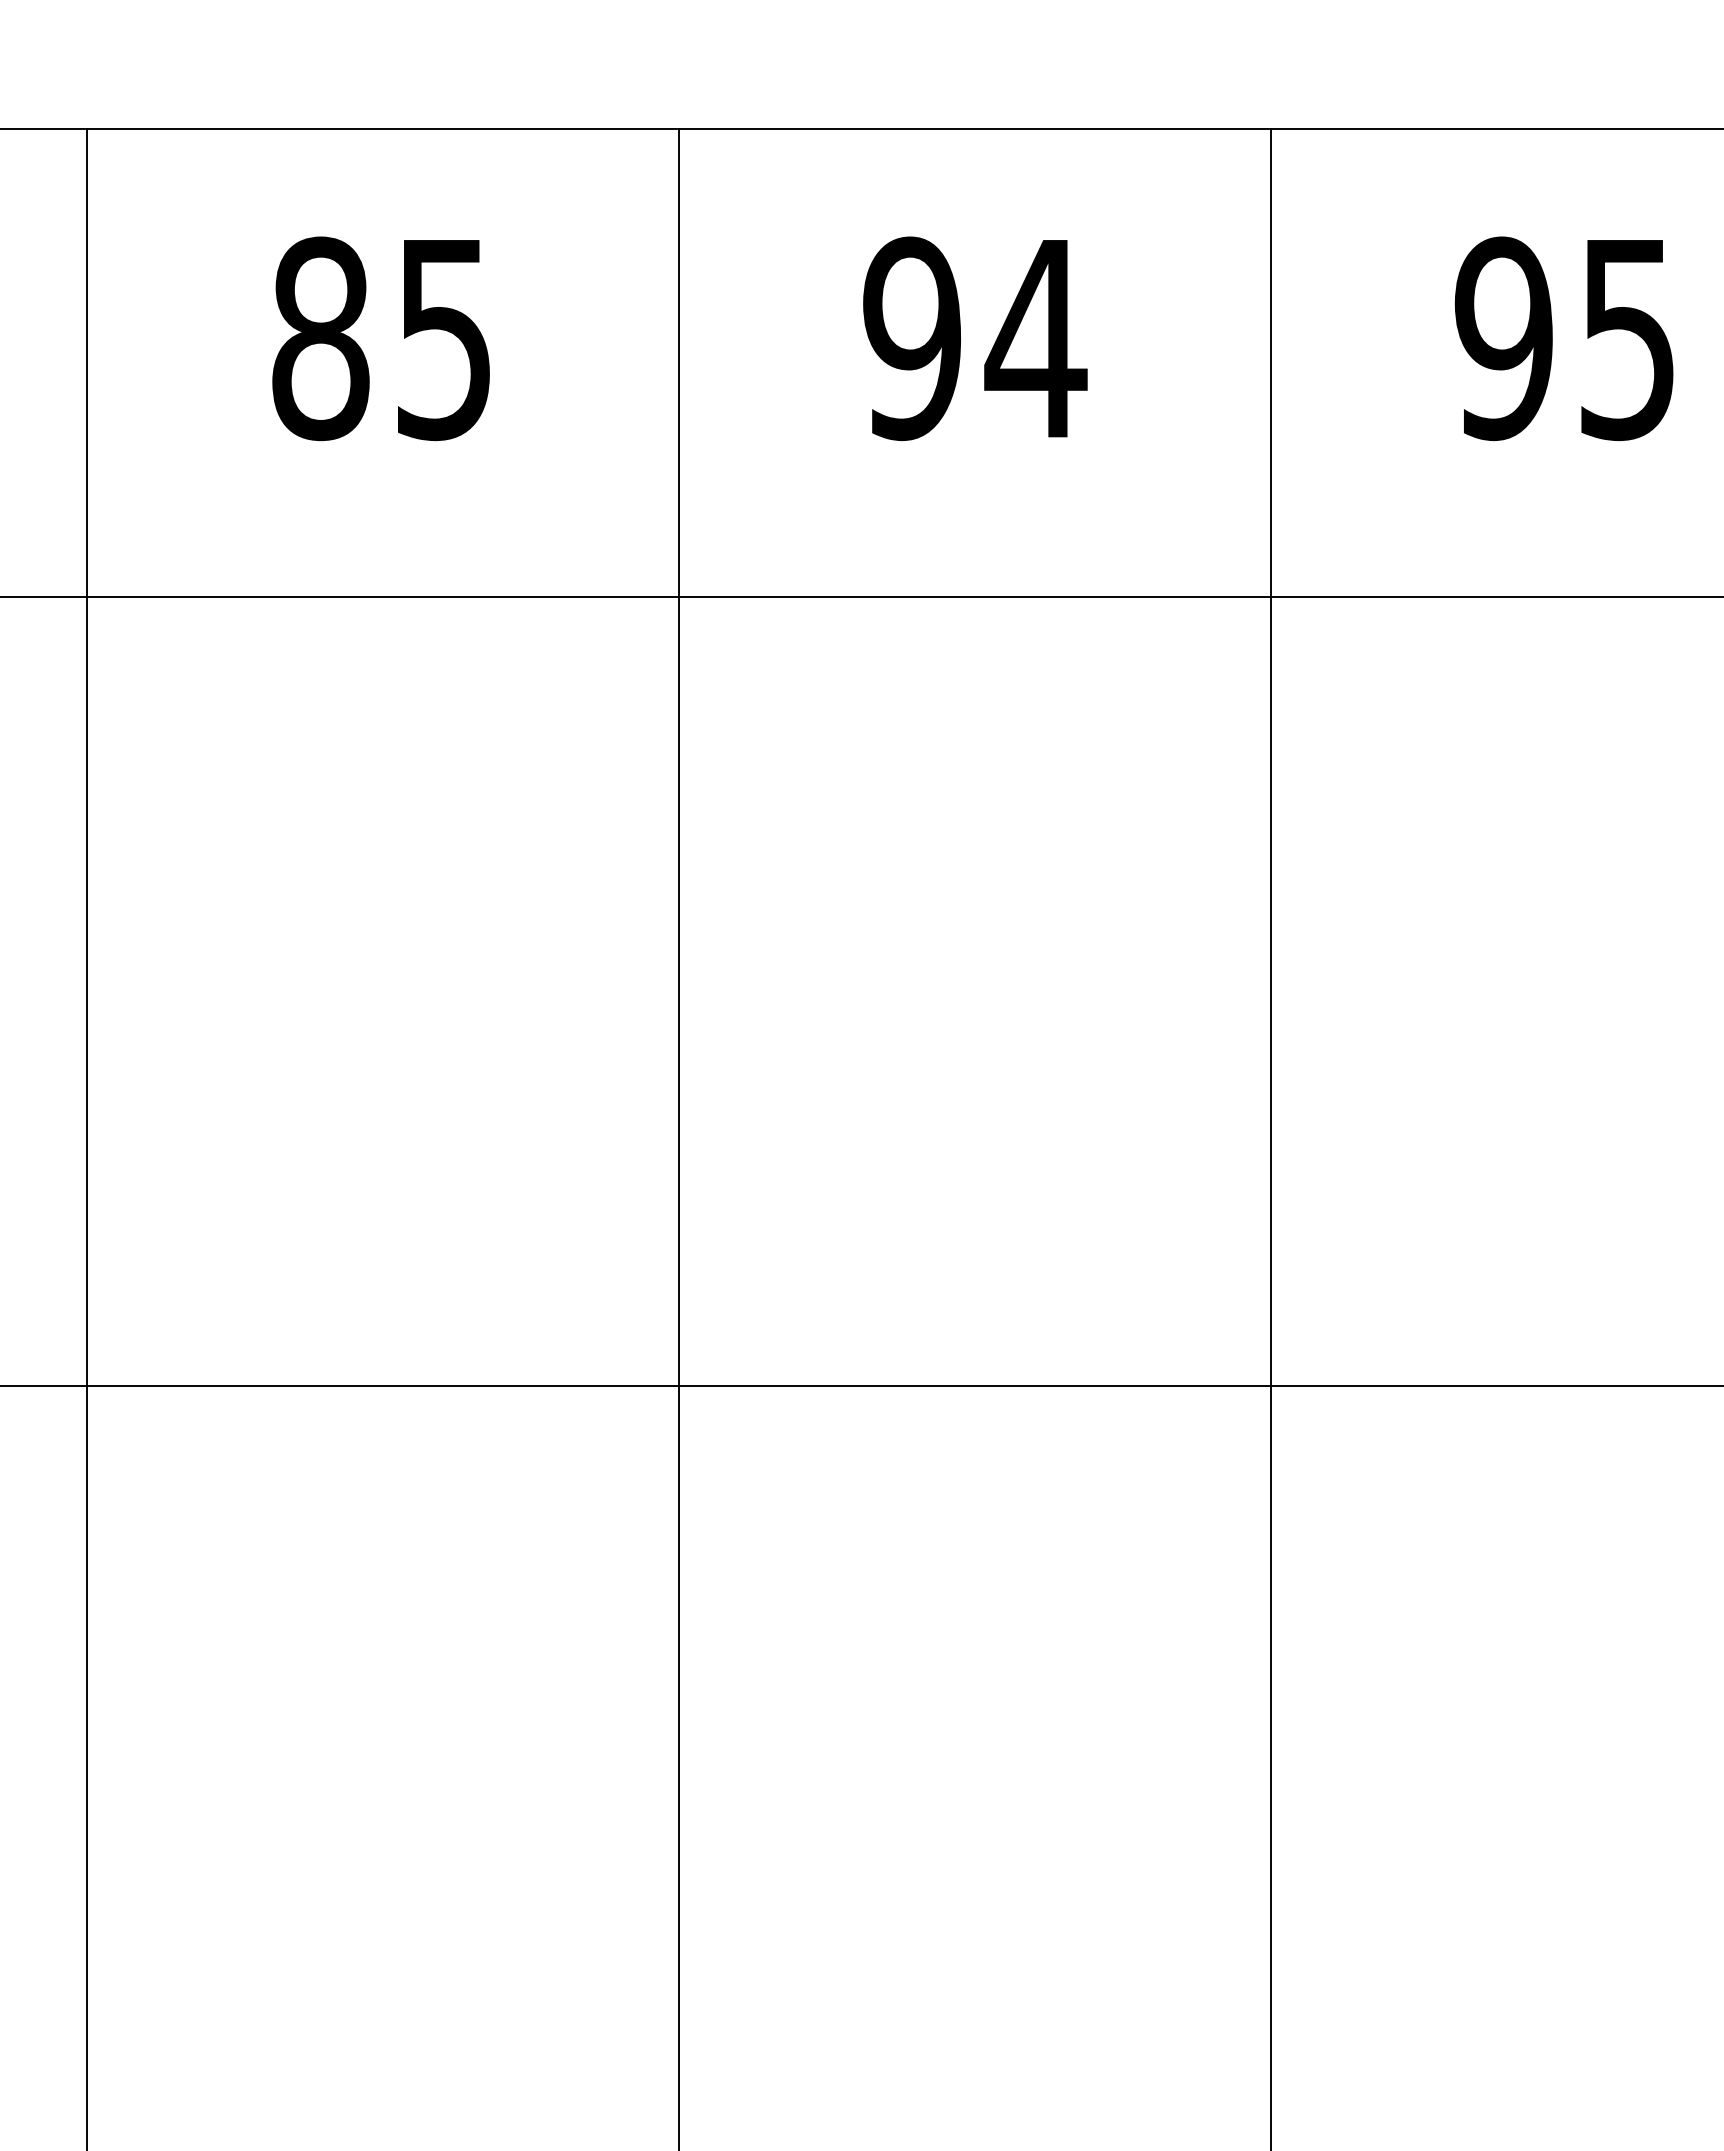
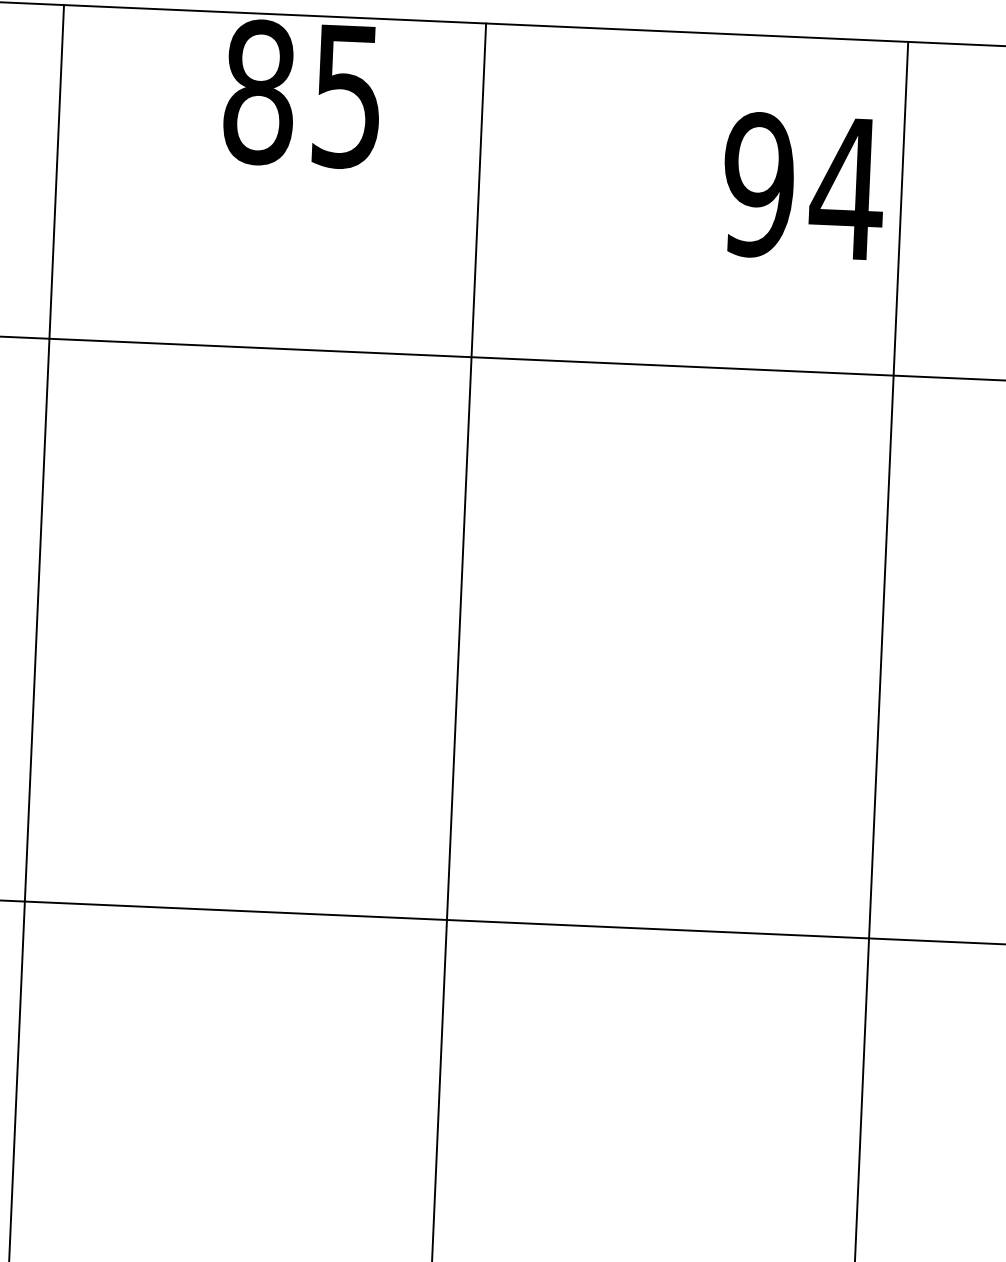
text: (380, 338) -> (301, 94), moved
text: (975, 338) -> (803, 186), moved

